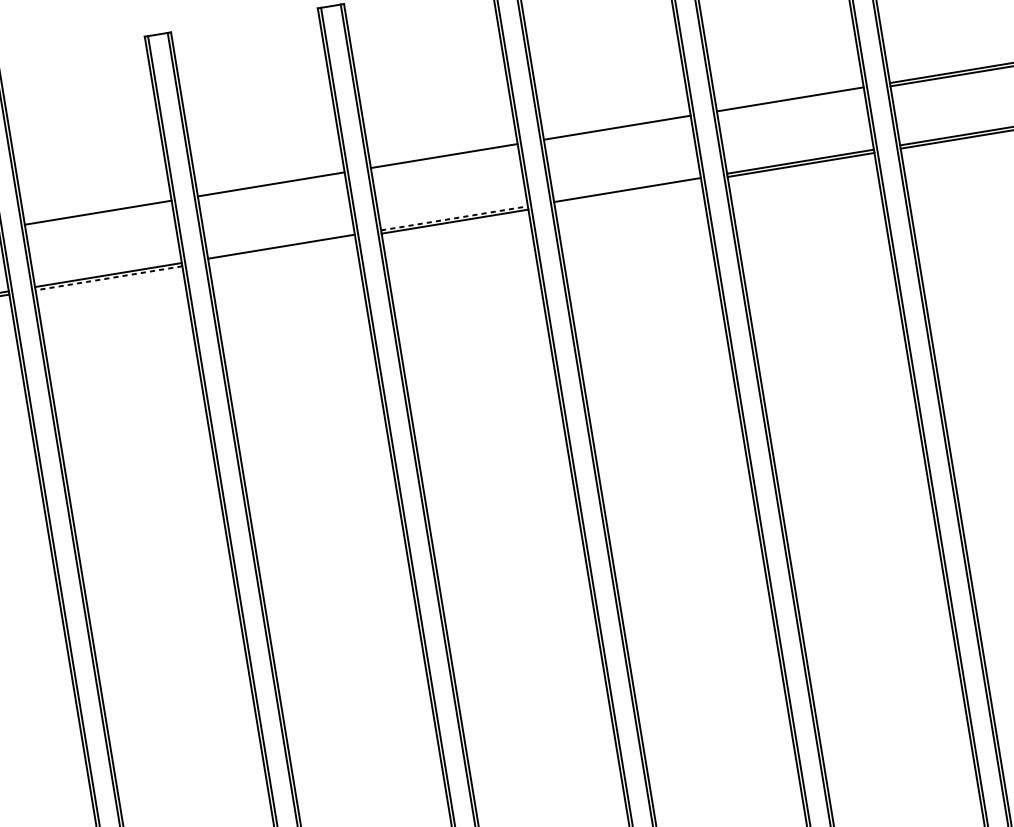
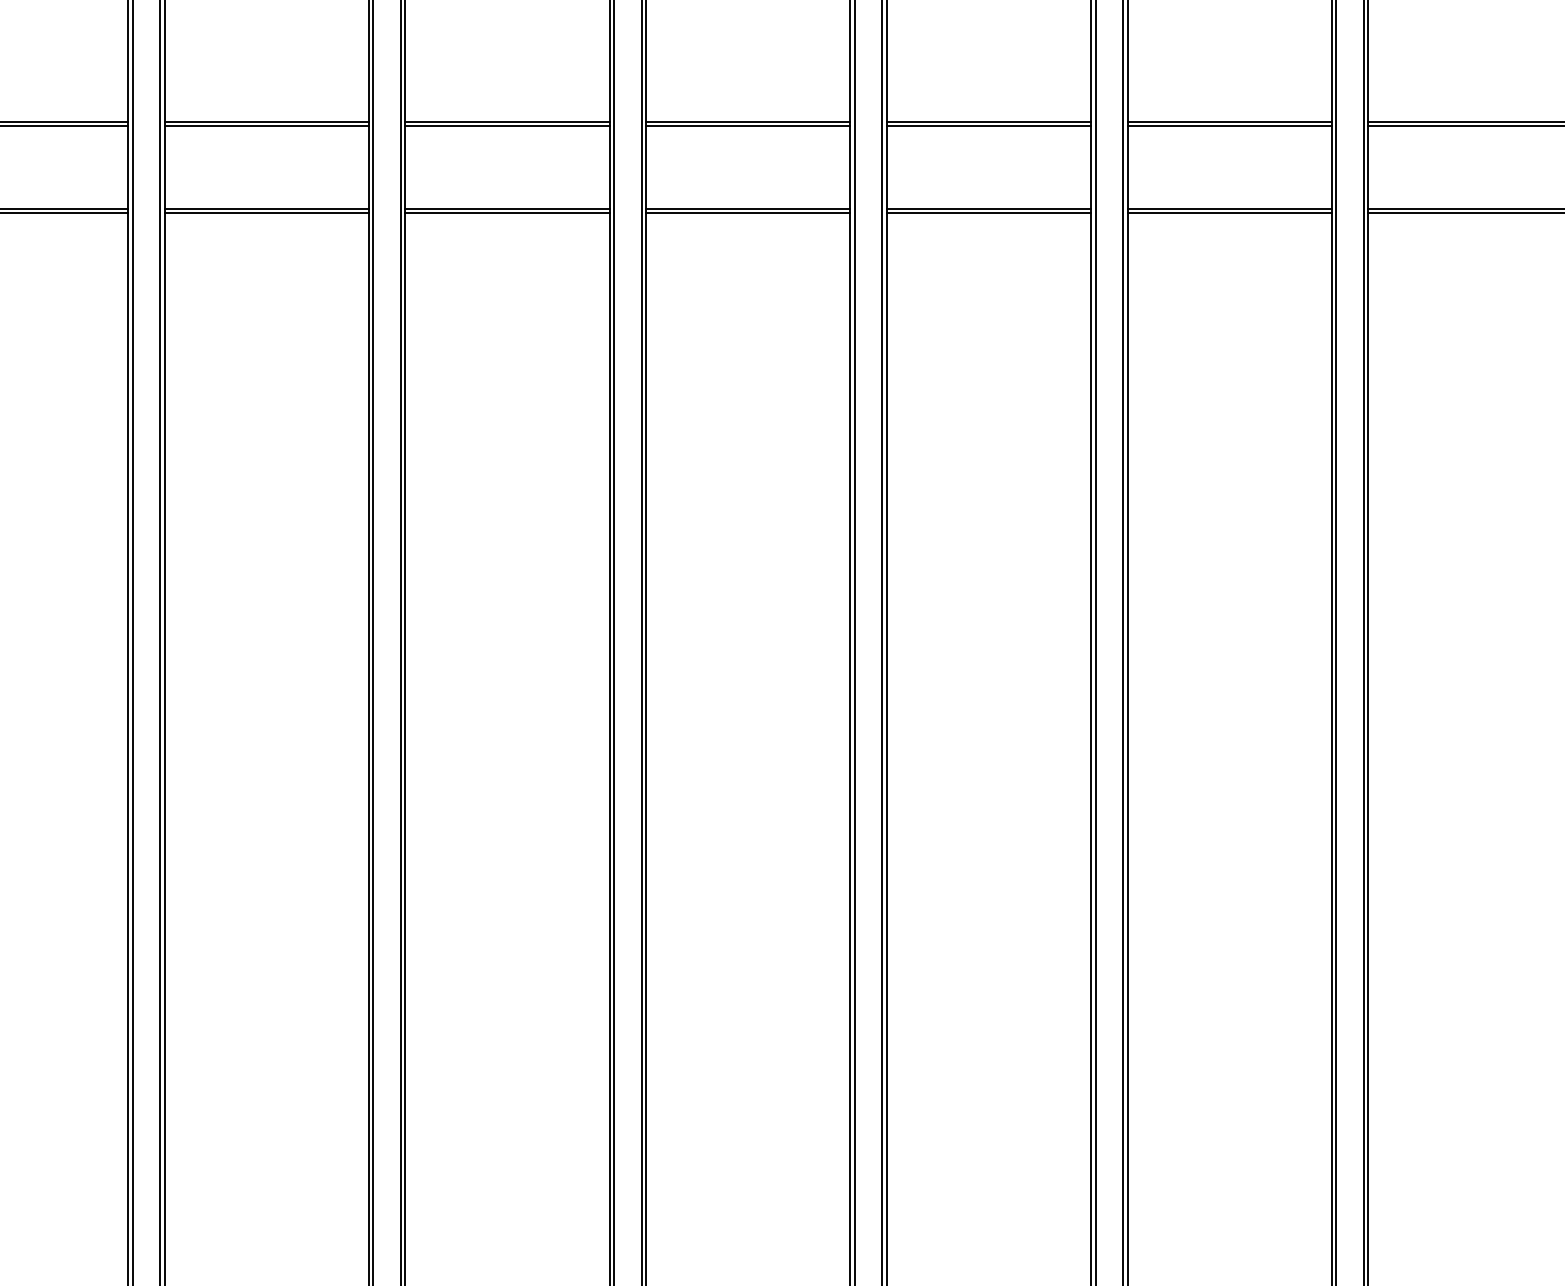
line: (790, 102) -> (1229, 126), added
line: (617, 131) -> (988, 126), added
line: (445, 159) -> (748, 126), added
line: (271, 187) -> (507, 126), added
line: (627, 193) -> (988, 213), added
line: (98, 216) -> (266, 126), added
line: (454, 218) -> (748, 208), dashed -> solid
line: (282, 250) -> (507, 213), added
line: (108, 278) -> (266, 213), dashed -> solid

